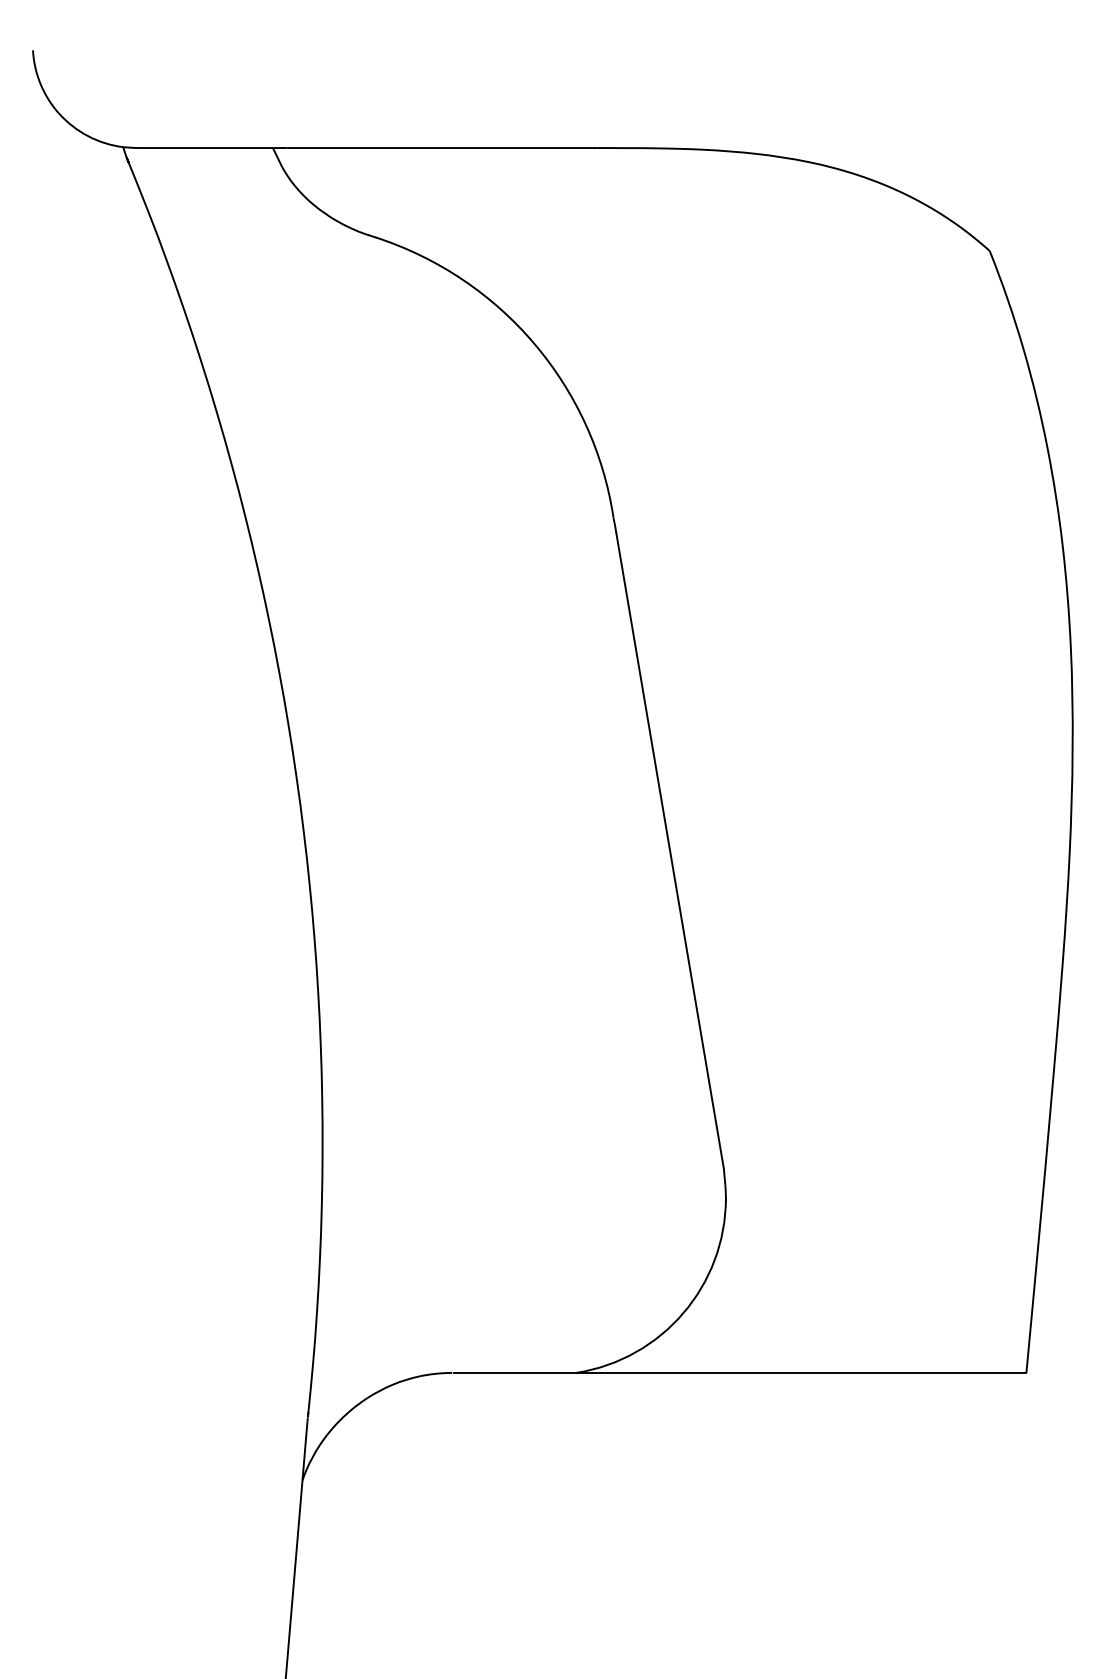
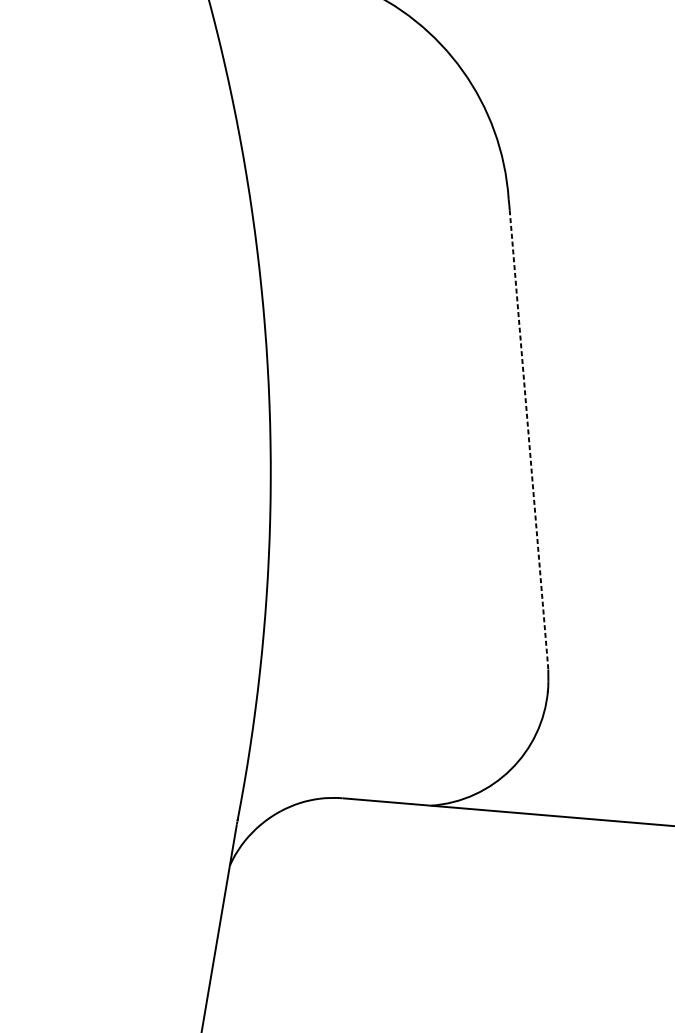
line: (670, 851) -> (529, 440), solid -> dashed

